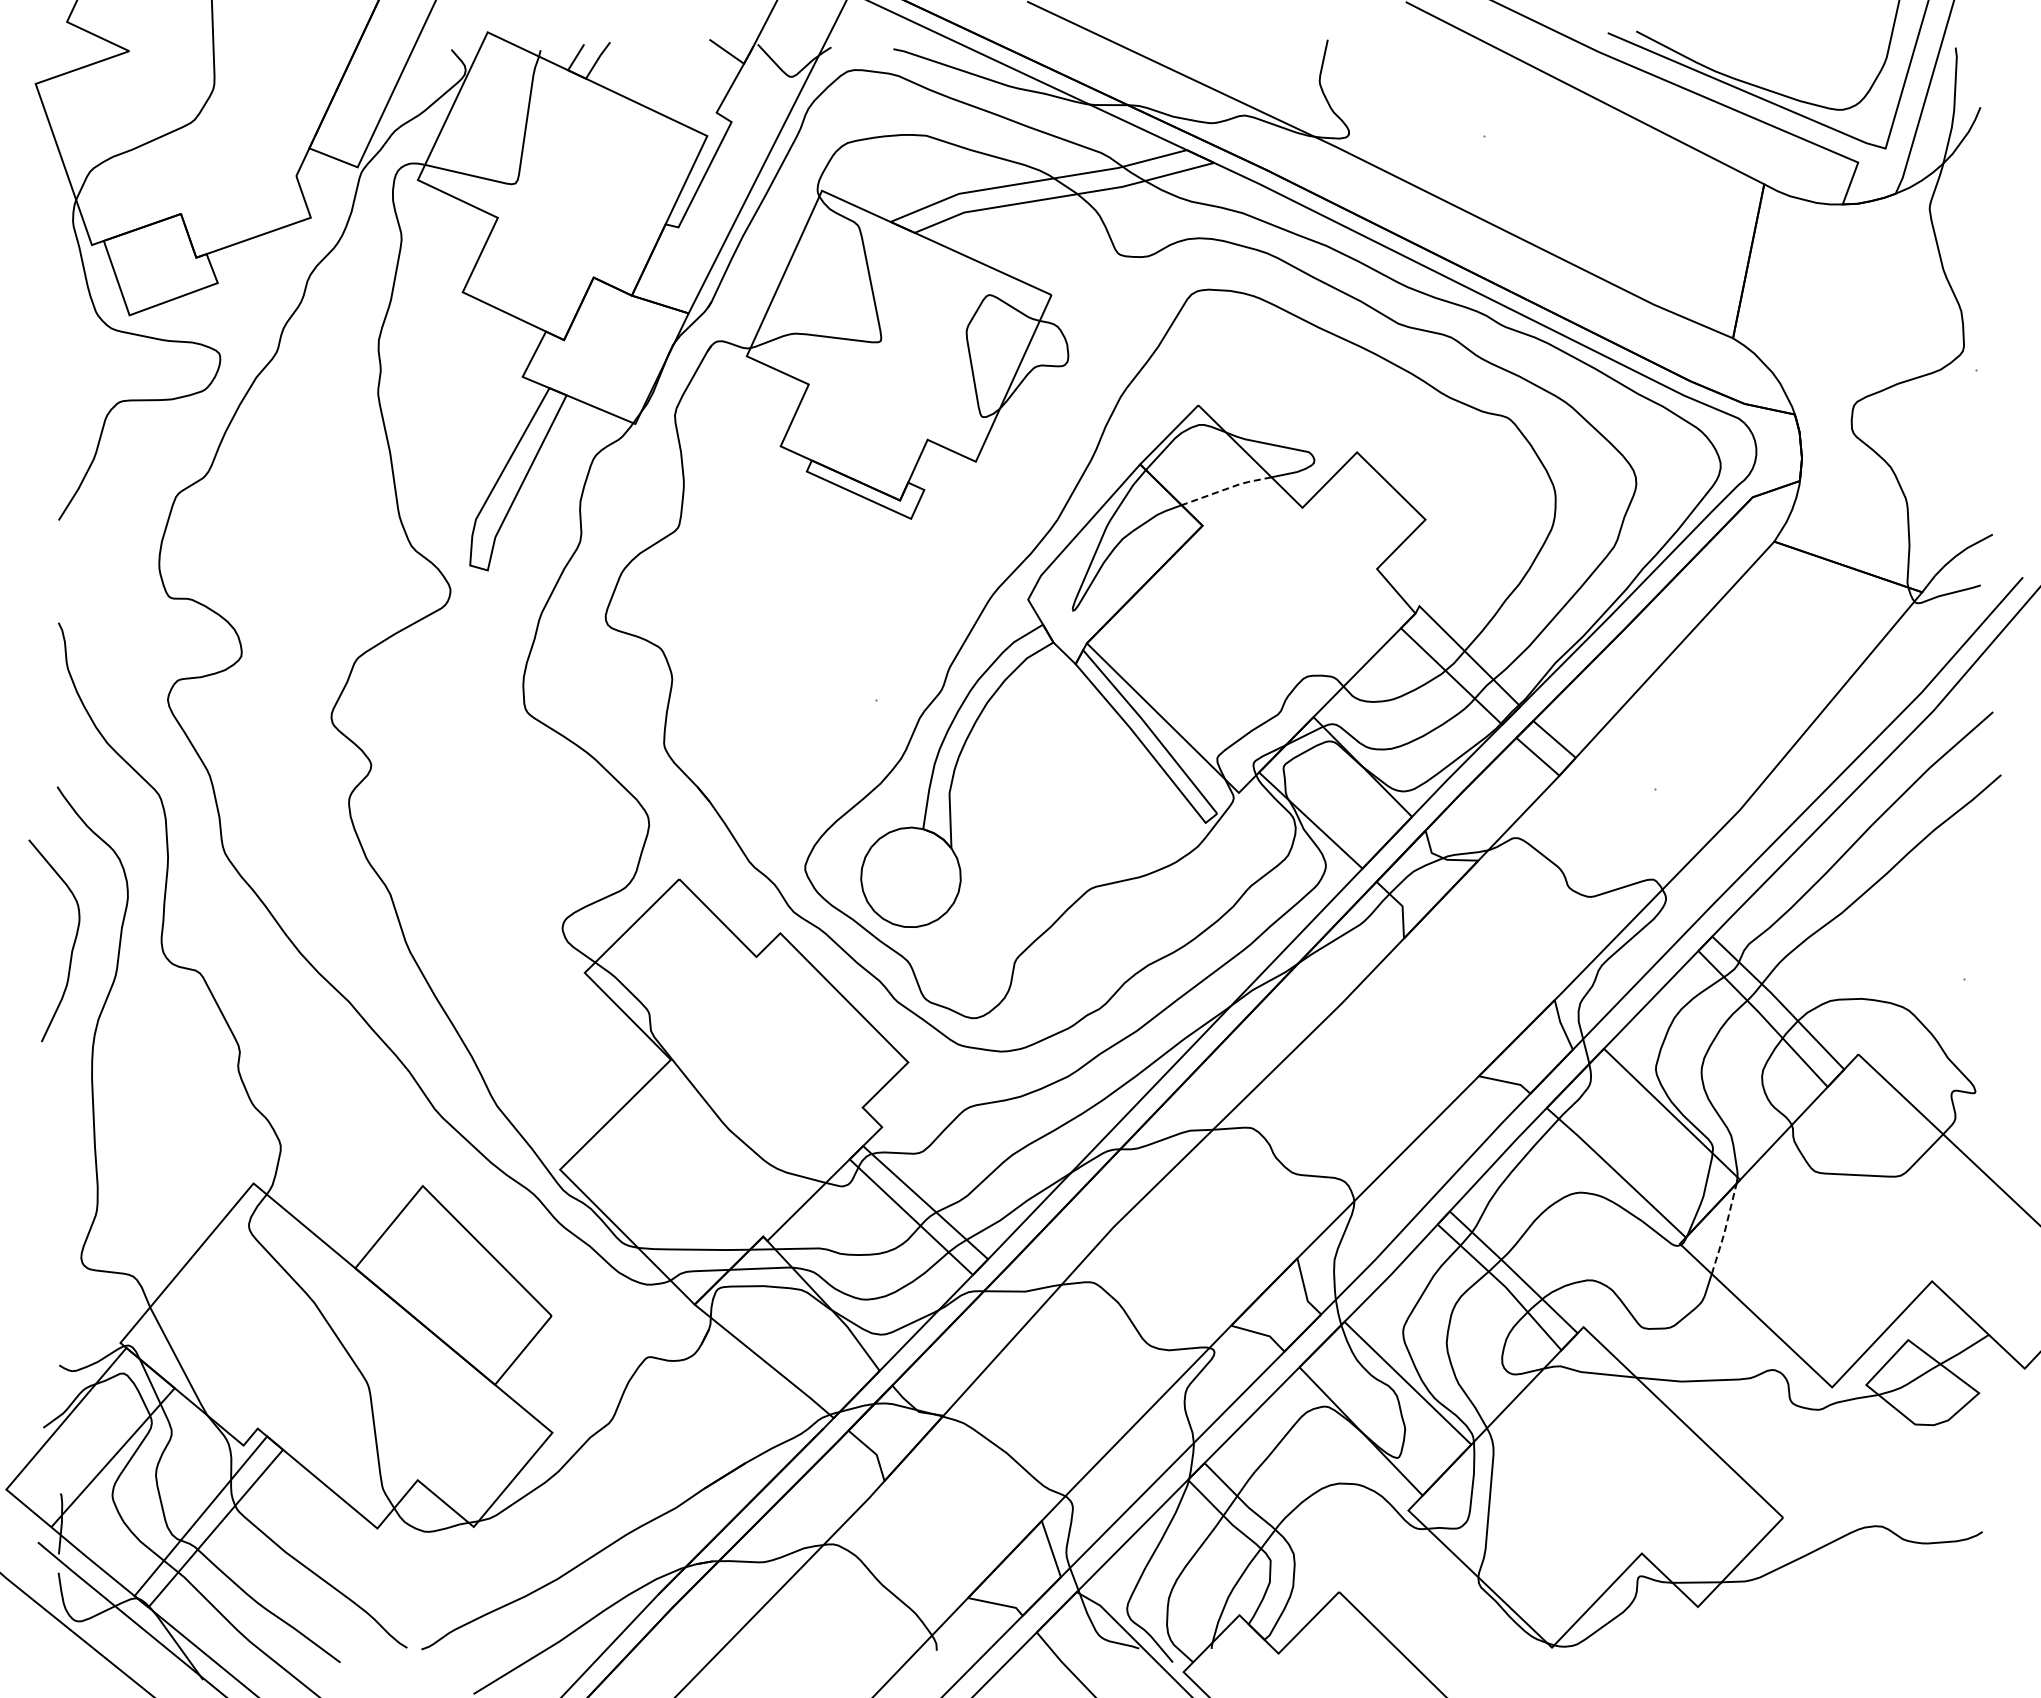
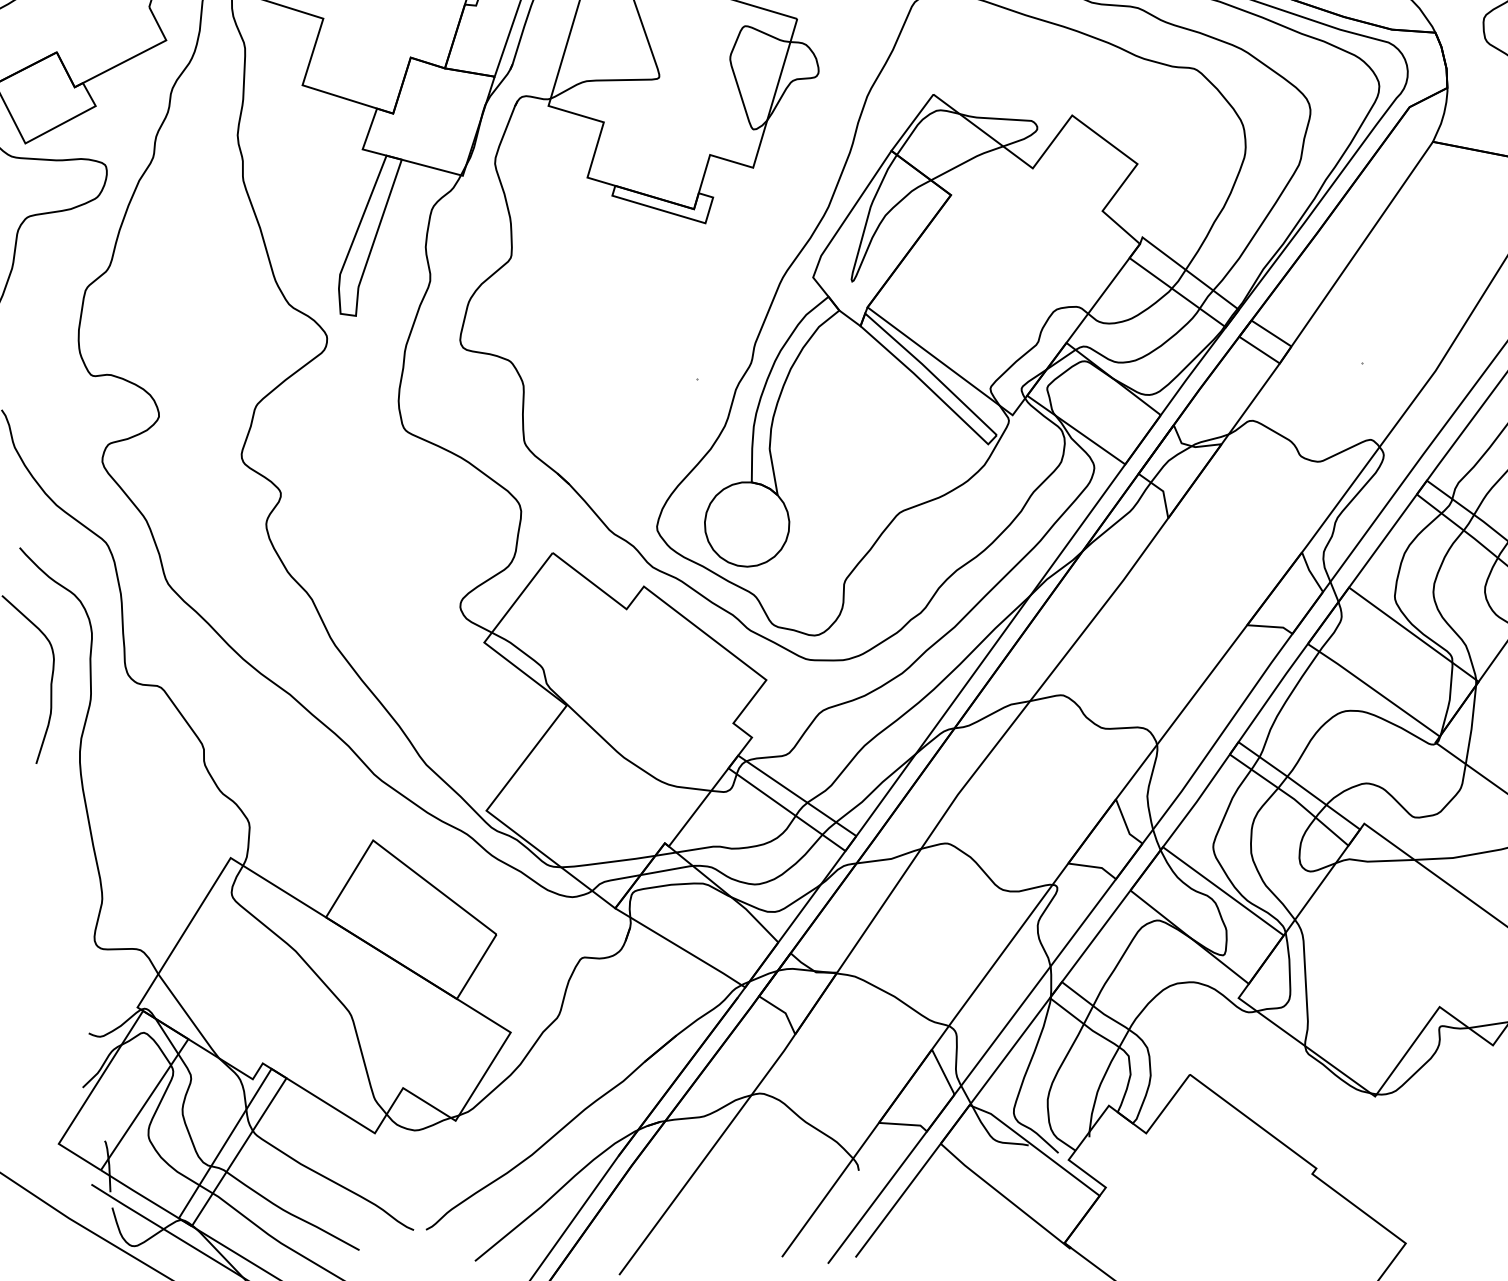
line: (1227, 488) -> (967, 160), dashed -> solid
line: (1725, 1229) -> (1472, 725), dashed -> solid

